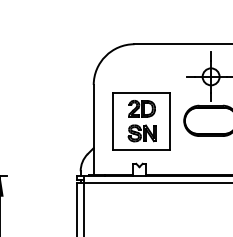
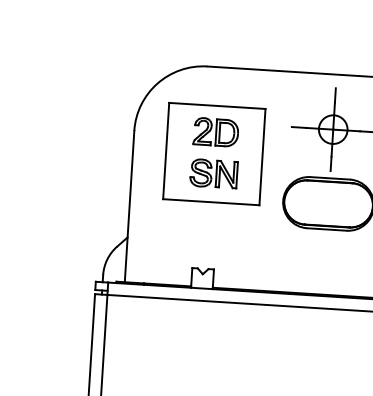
part: (141, 121) -> (213, 153), moved

